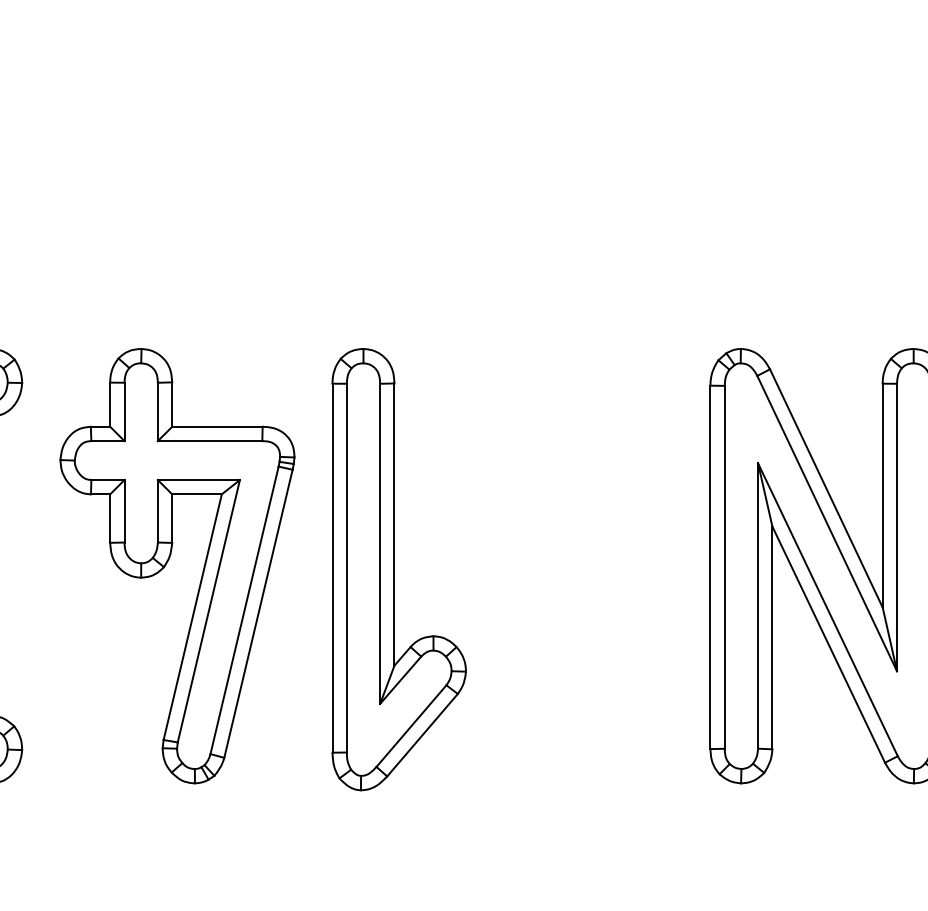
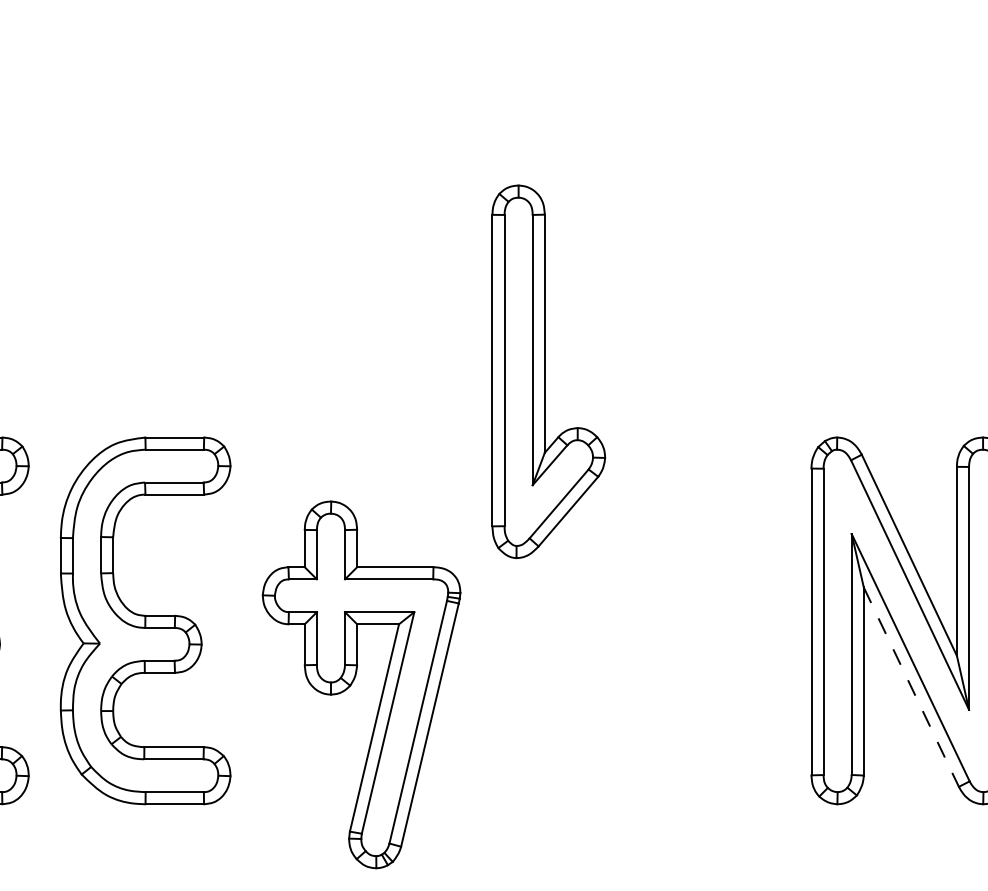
part: (169, 560) -> (354, 680), moved
part: (398, 569) -> (548, 371), moved
line: (828, 645) -> (911, 687), solid -> dashed

